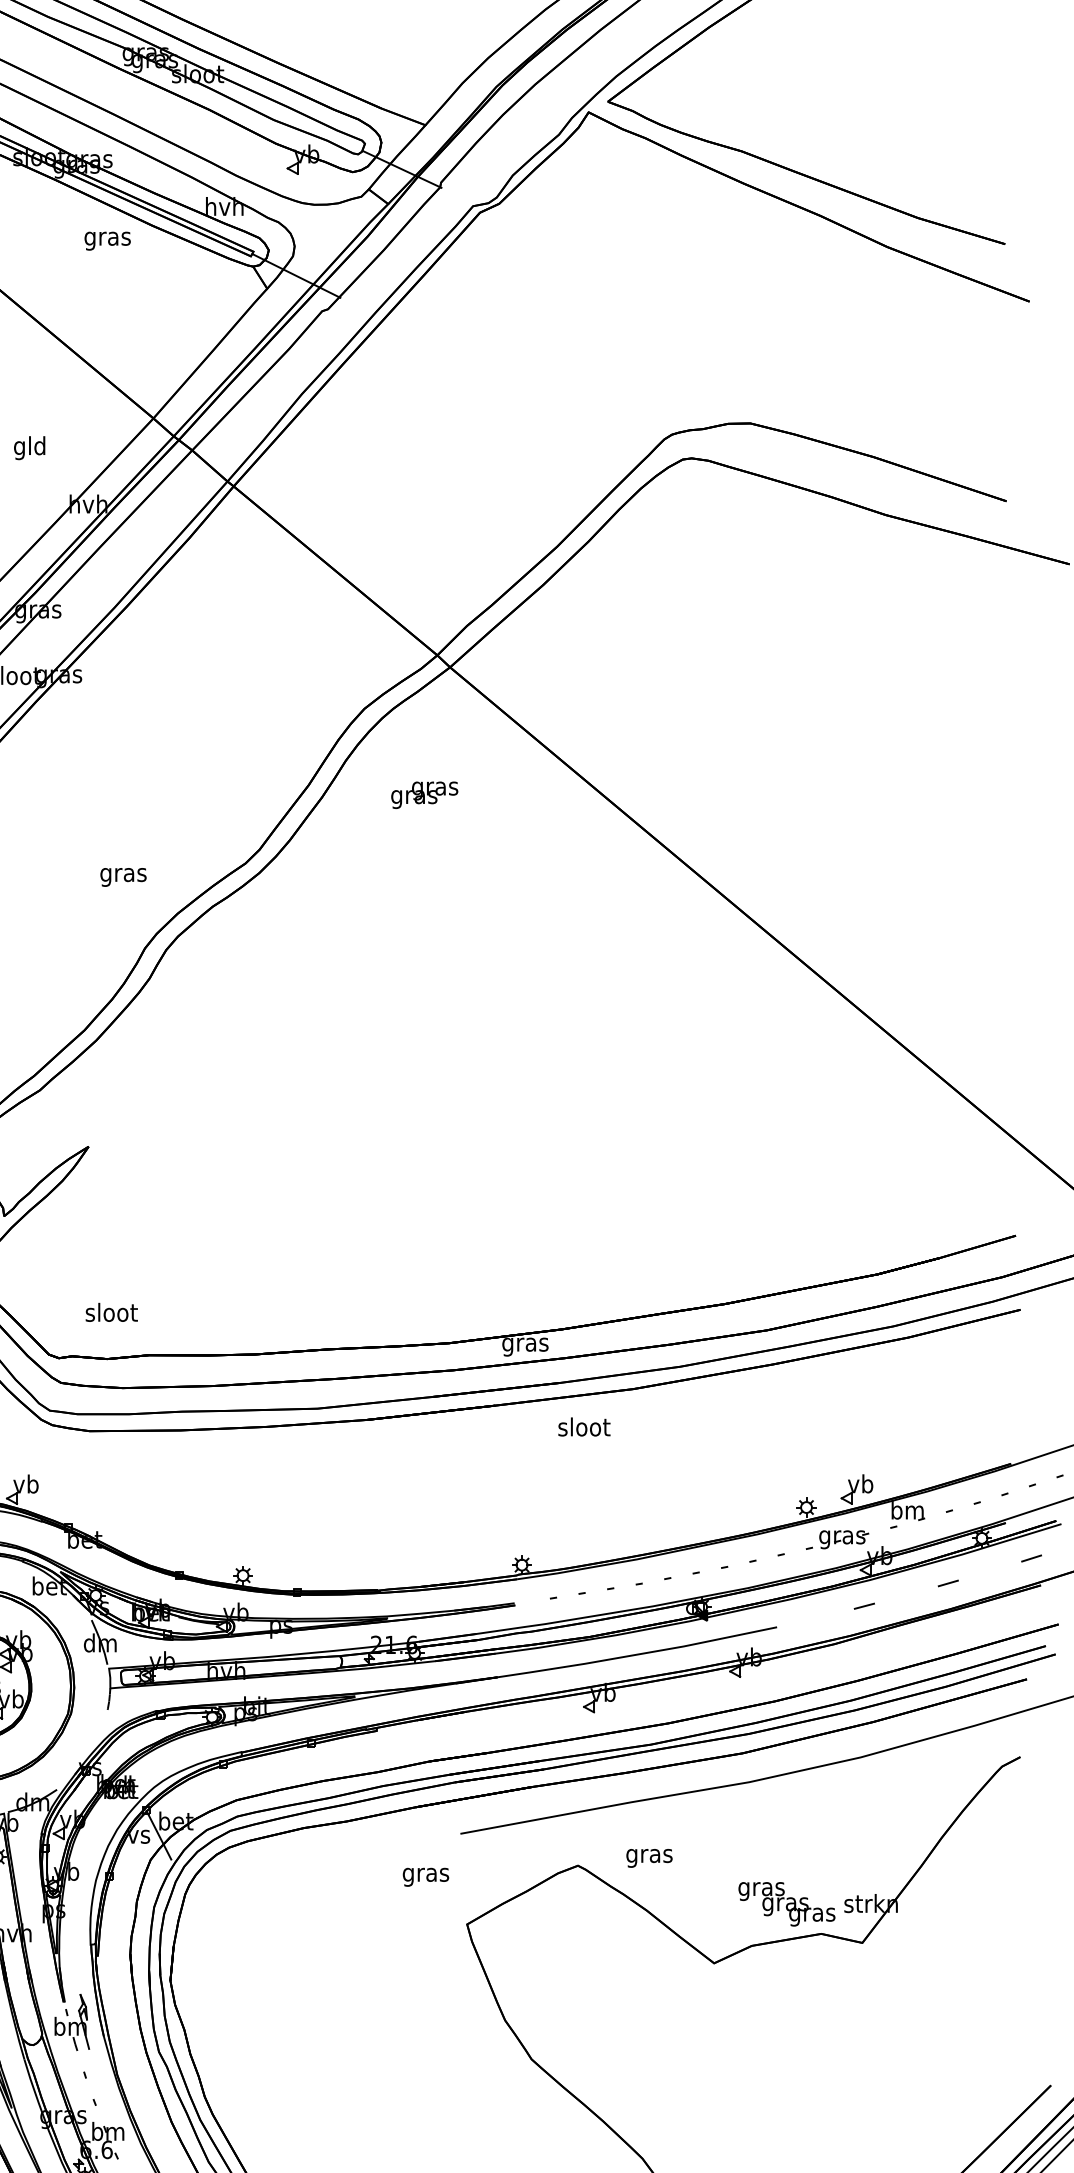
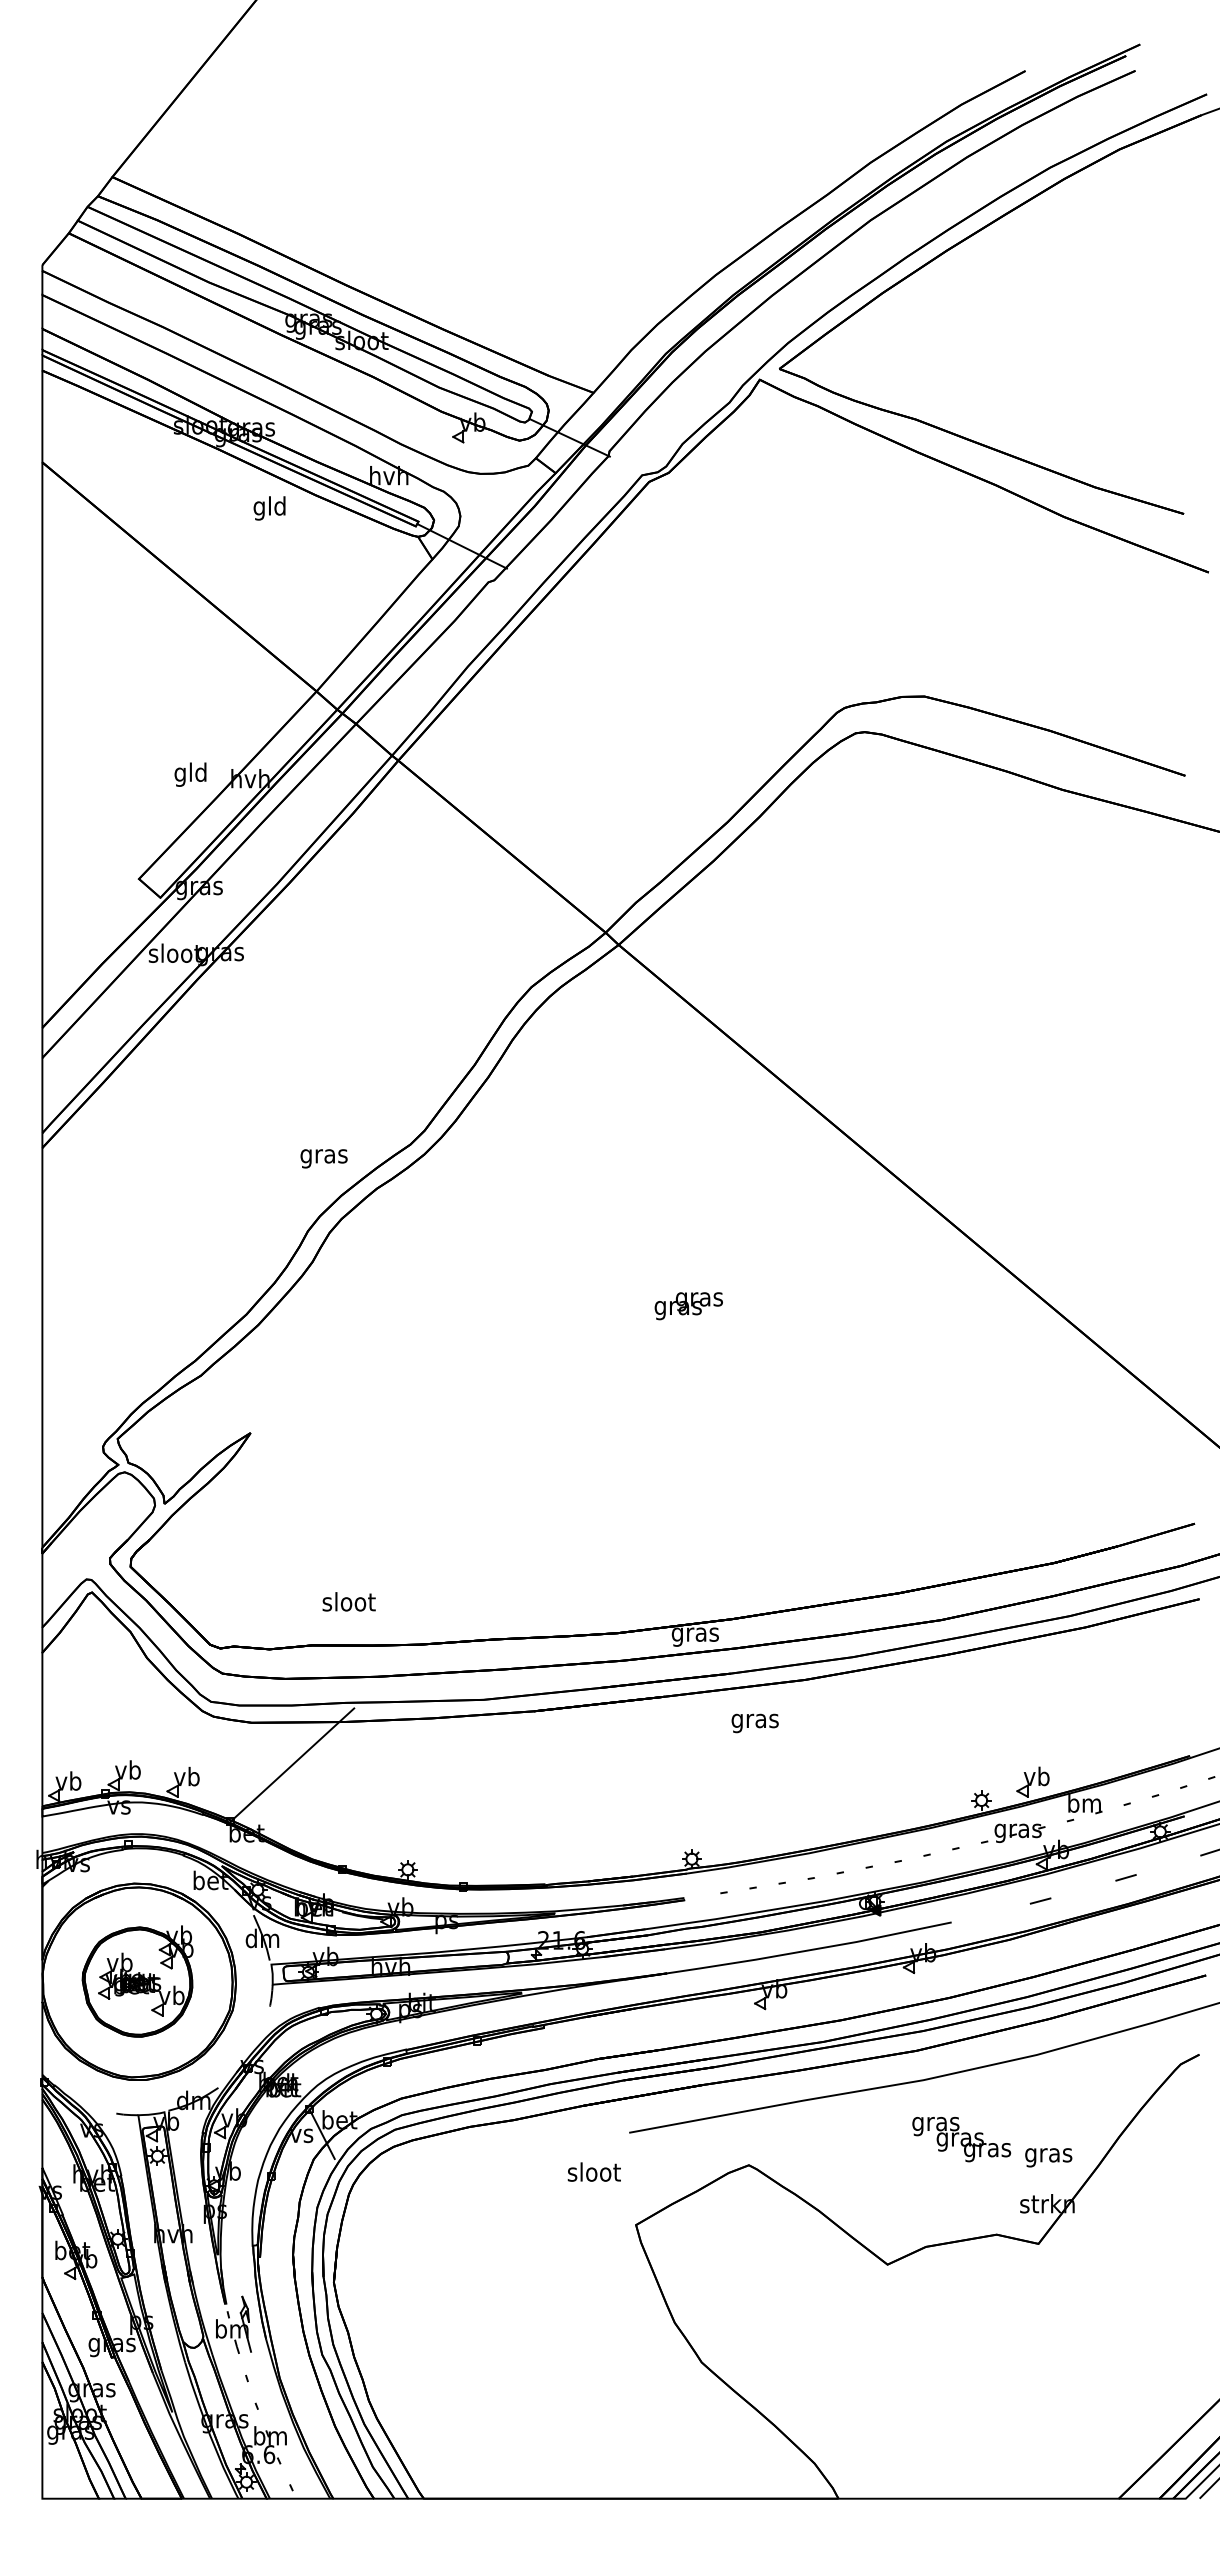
text: (107, 238) -> (269, 508), gras -> gld
text: (29, 447) -> (190, 774), moved
text: (424, 795) -> (688, 1306), moved
text: (122, 877) -> (323, 1158), moved
text: (111, 1312) -> (348, 1601), moved
text: (584, 1428) -> (755, 1720), sloot -> gras
line: (129, 1472) -> (292, 1764), added
text: (649, 1858) -> (1048, 2157), moved
text: (425, 1874) -> (593, 2174), gras -> sloot
text: (786, 1904) -> (961, 2139), moved

